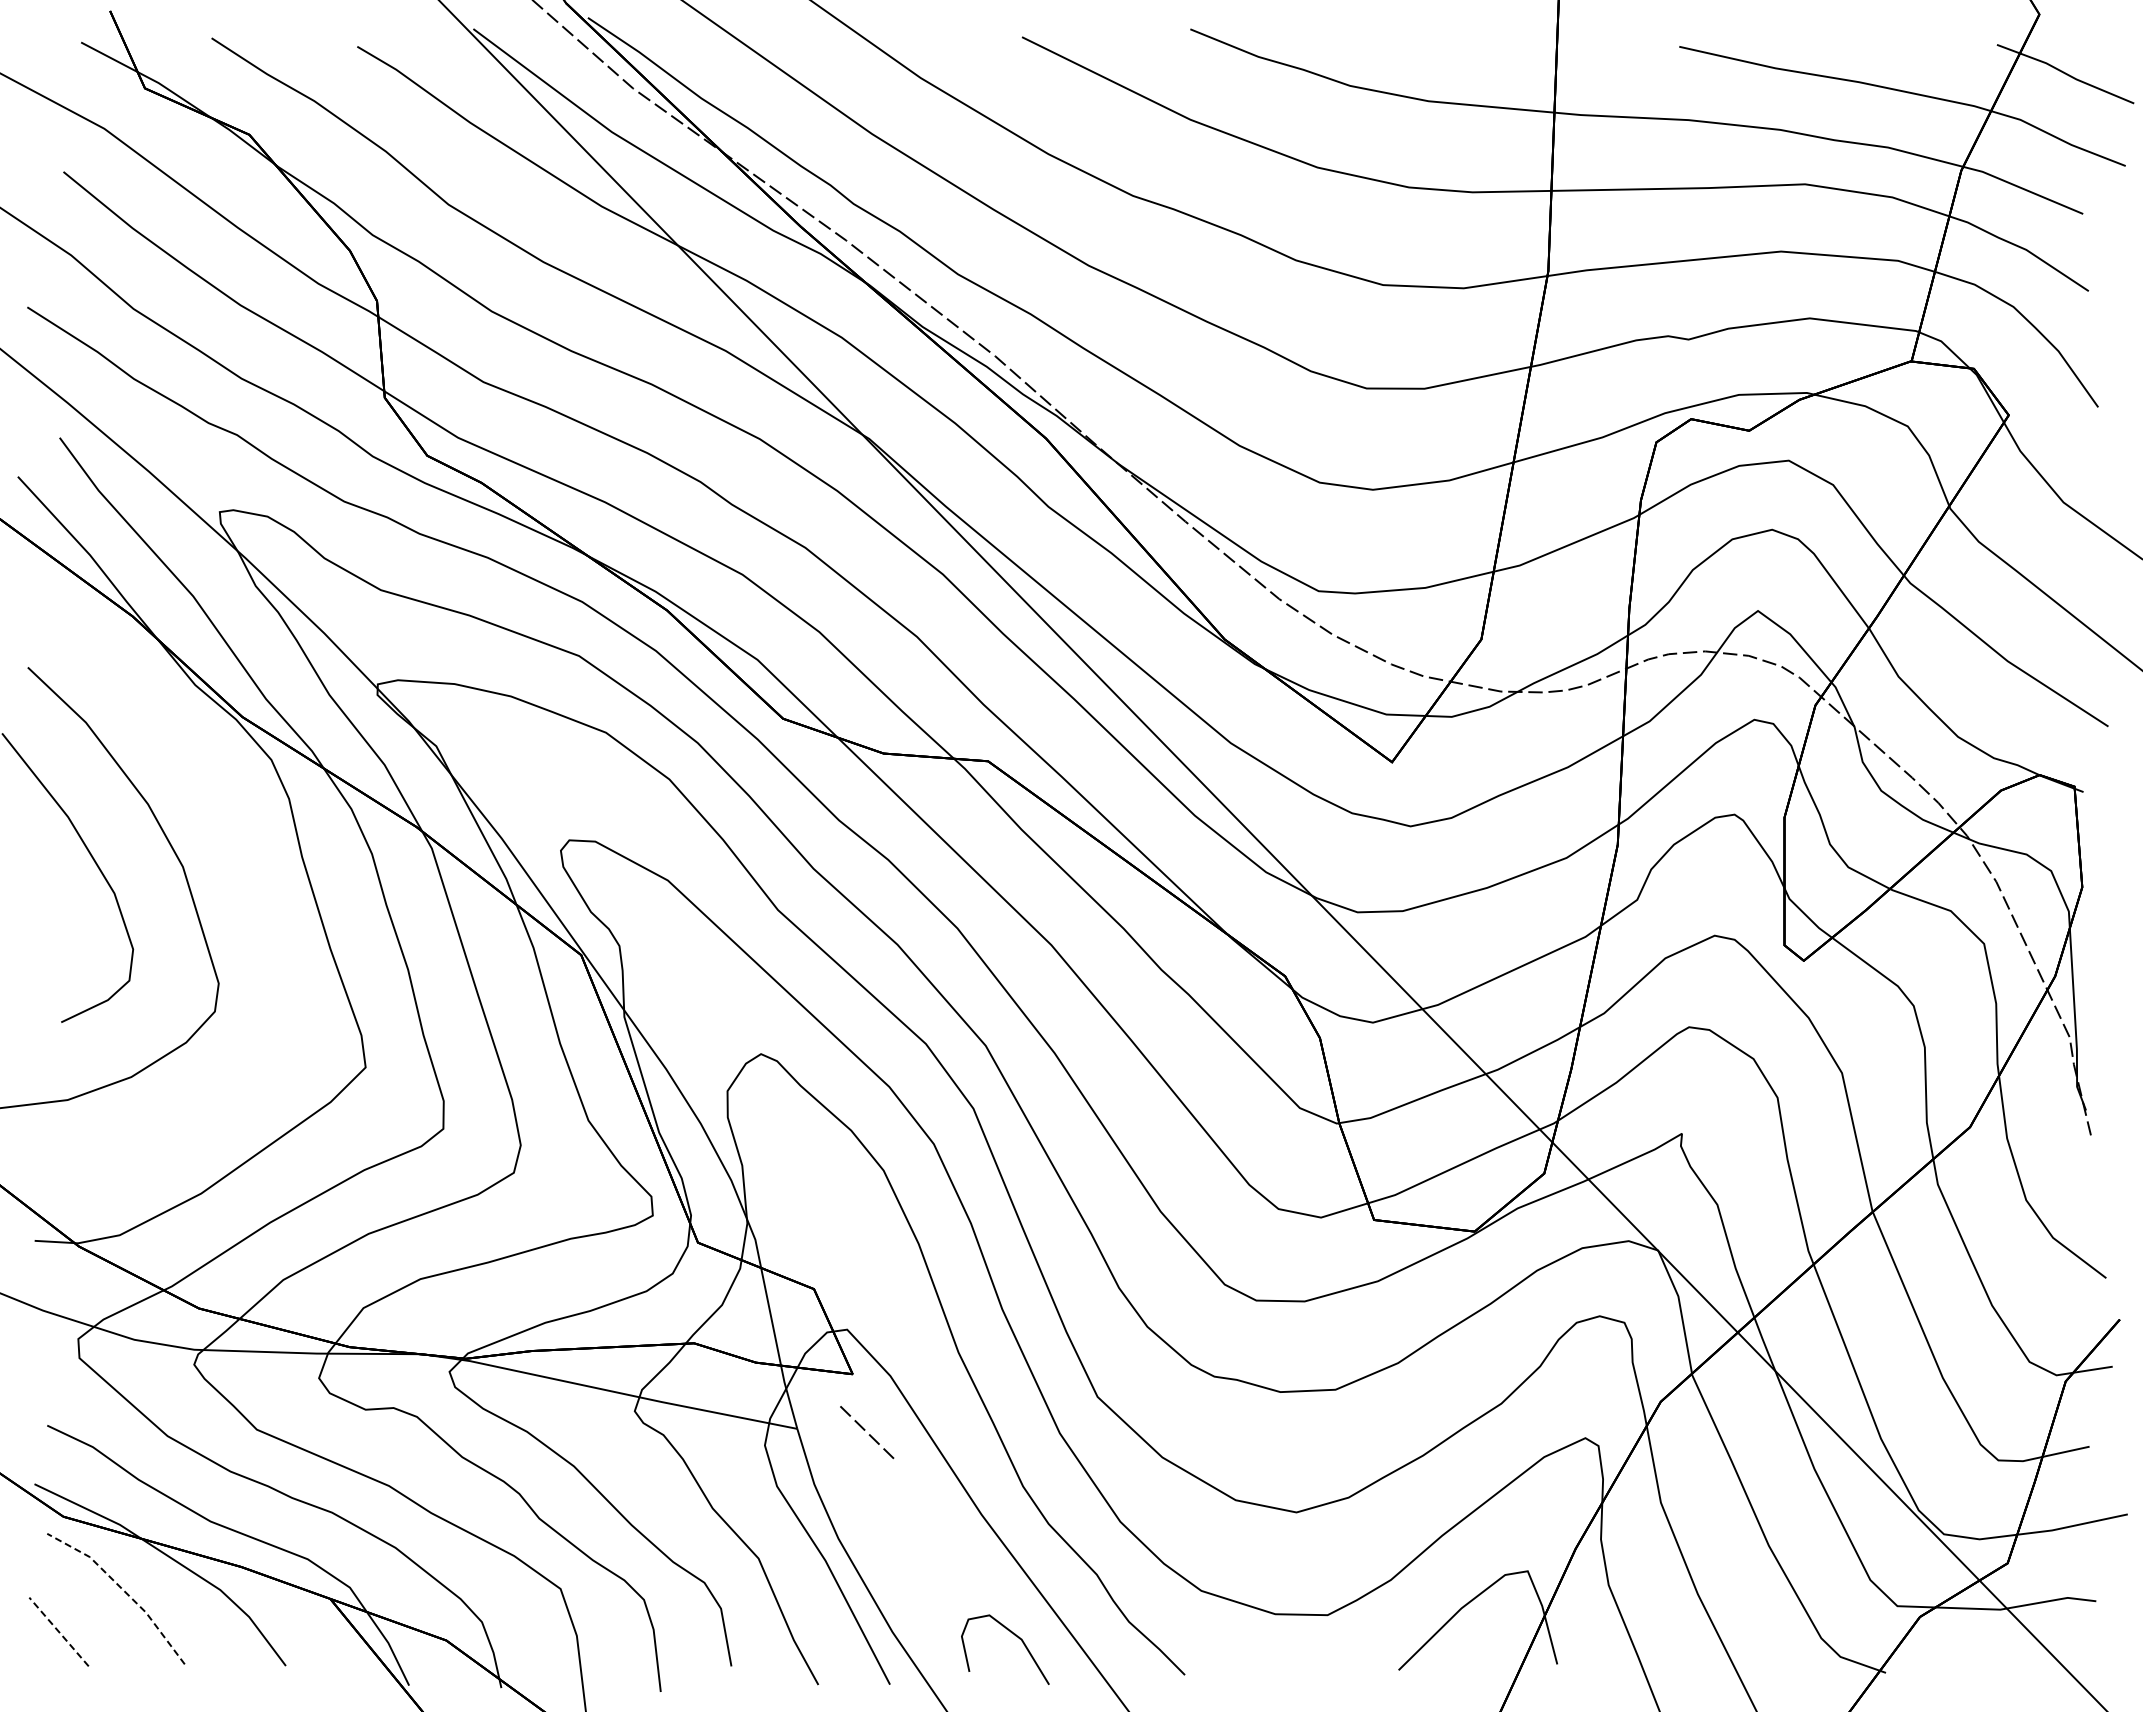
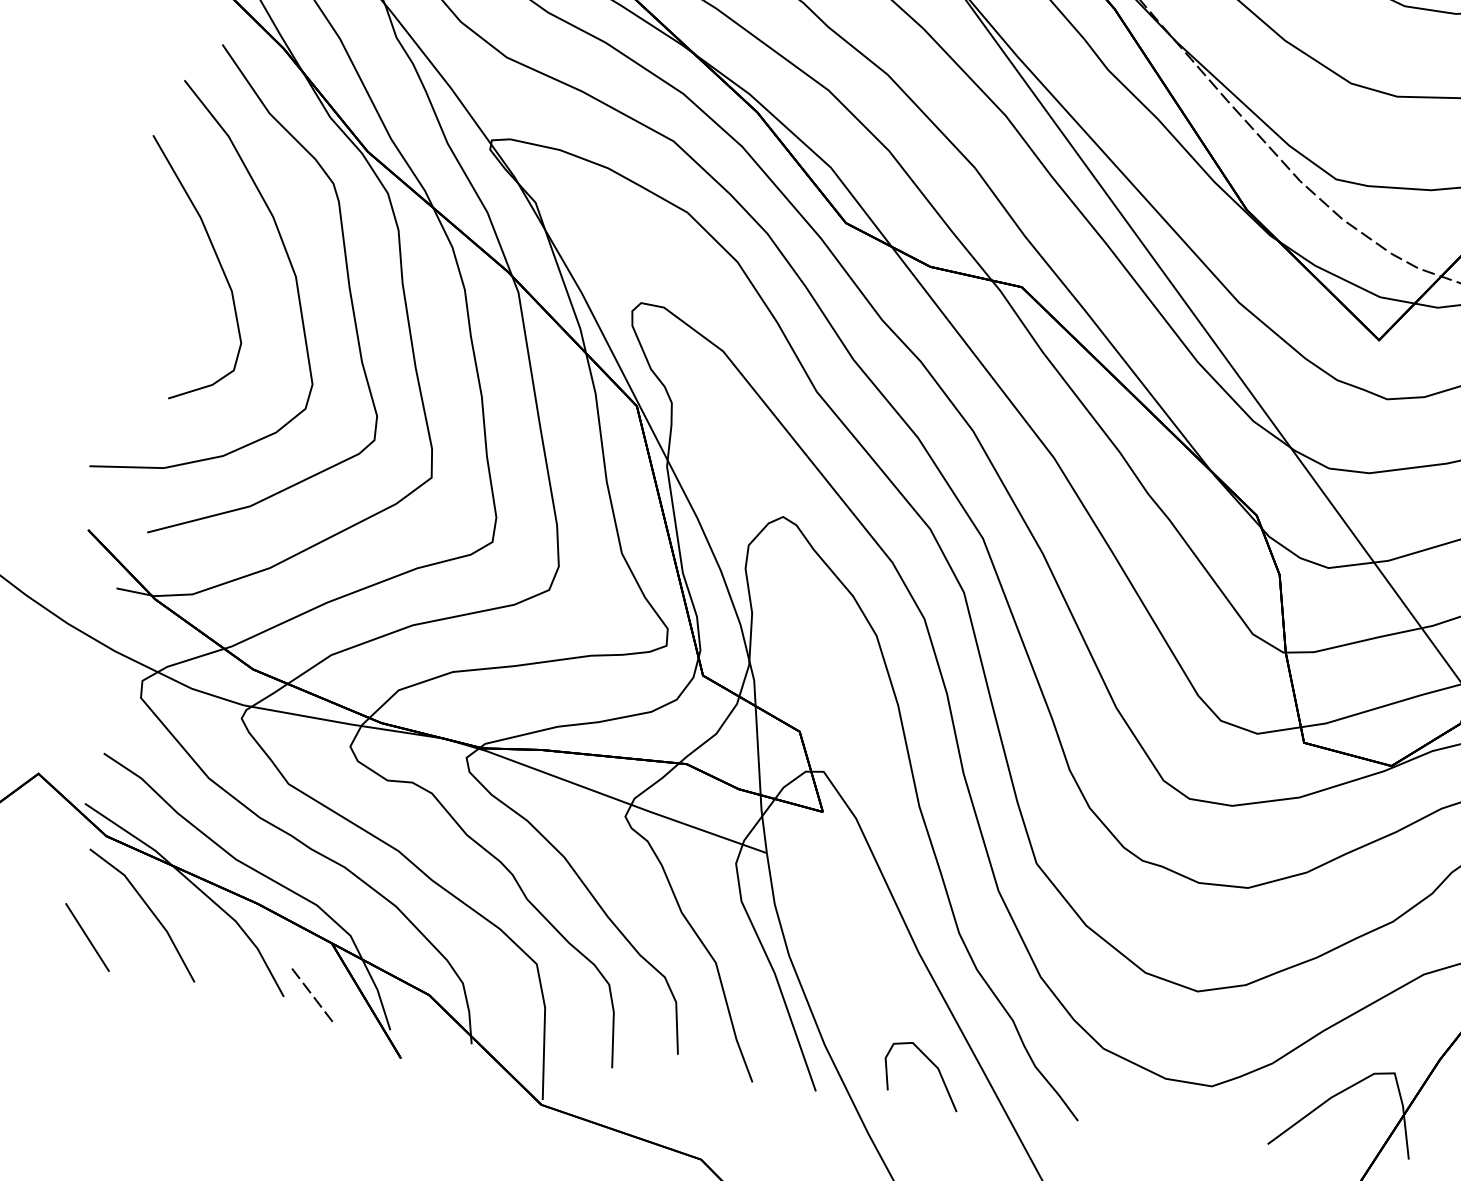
curve: (244, 875) -> (349, 292), added
line: (865, 1430) -> (311, 993), moved
line: (123, 1590) -> (149, 909), dashed -> solid
line: (58, 1631) -> (87, 937), dashed -> solid

